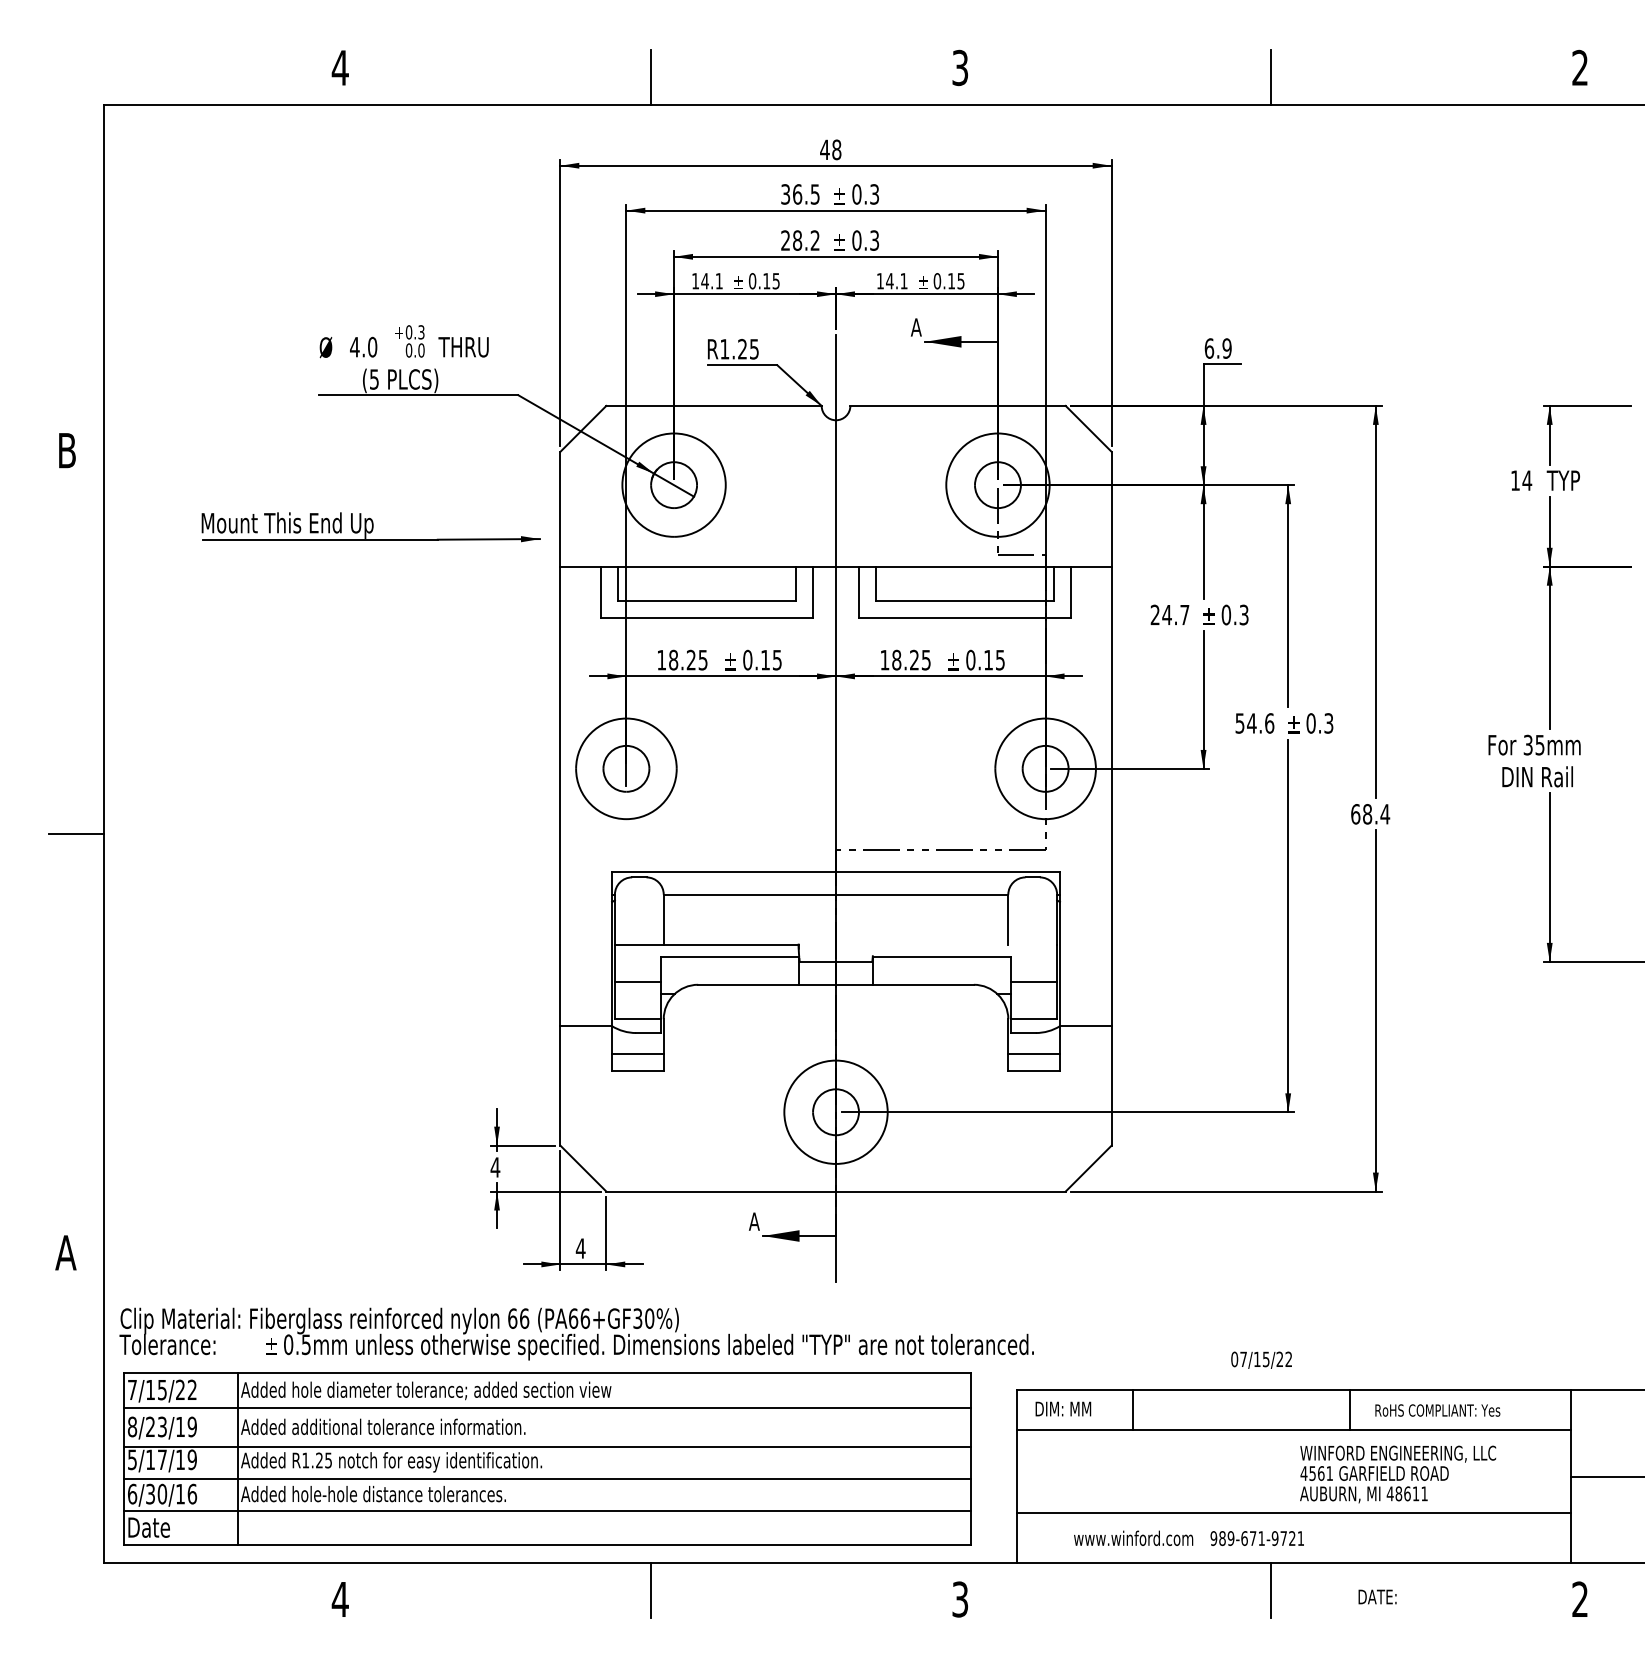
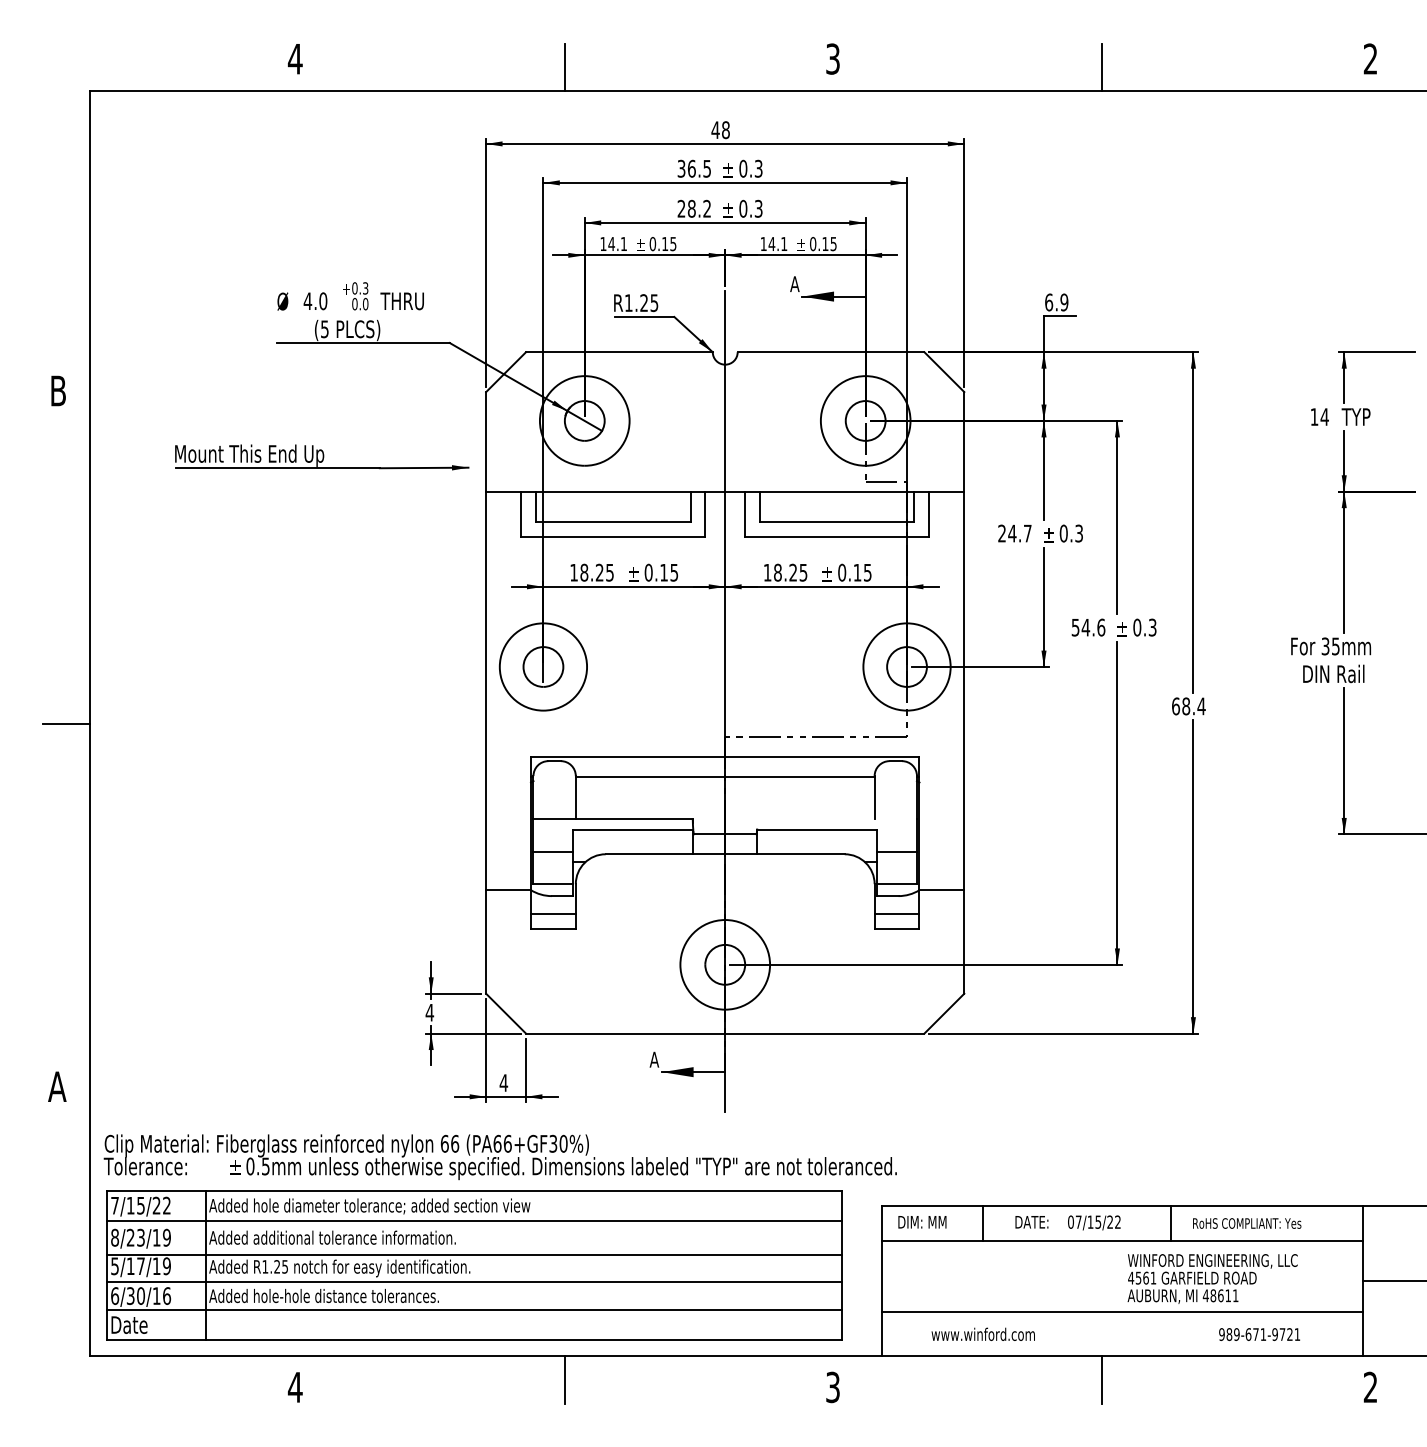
text: (1261, 1359) -> (1094, 1222), moved
text: (1257, 1538) -> (1259, 1334), moved
text: (1377, 1597) -> (1031, 1222), moved

